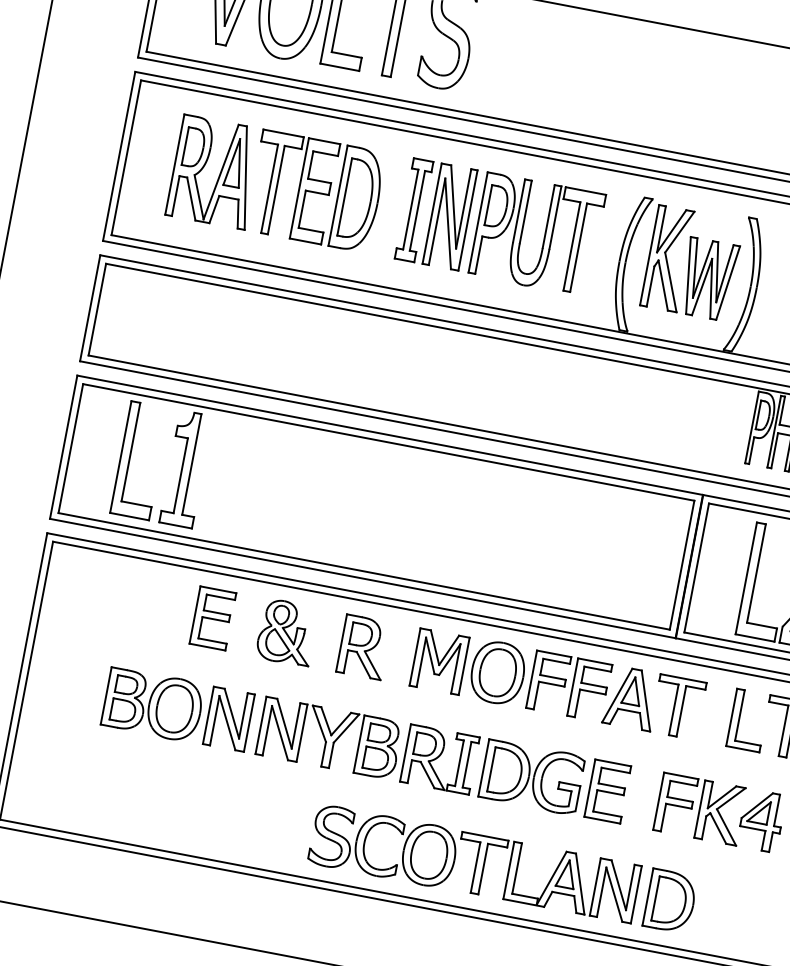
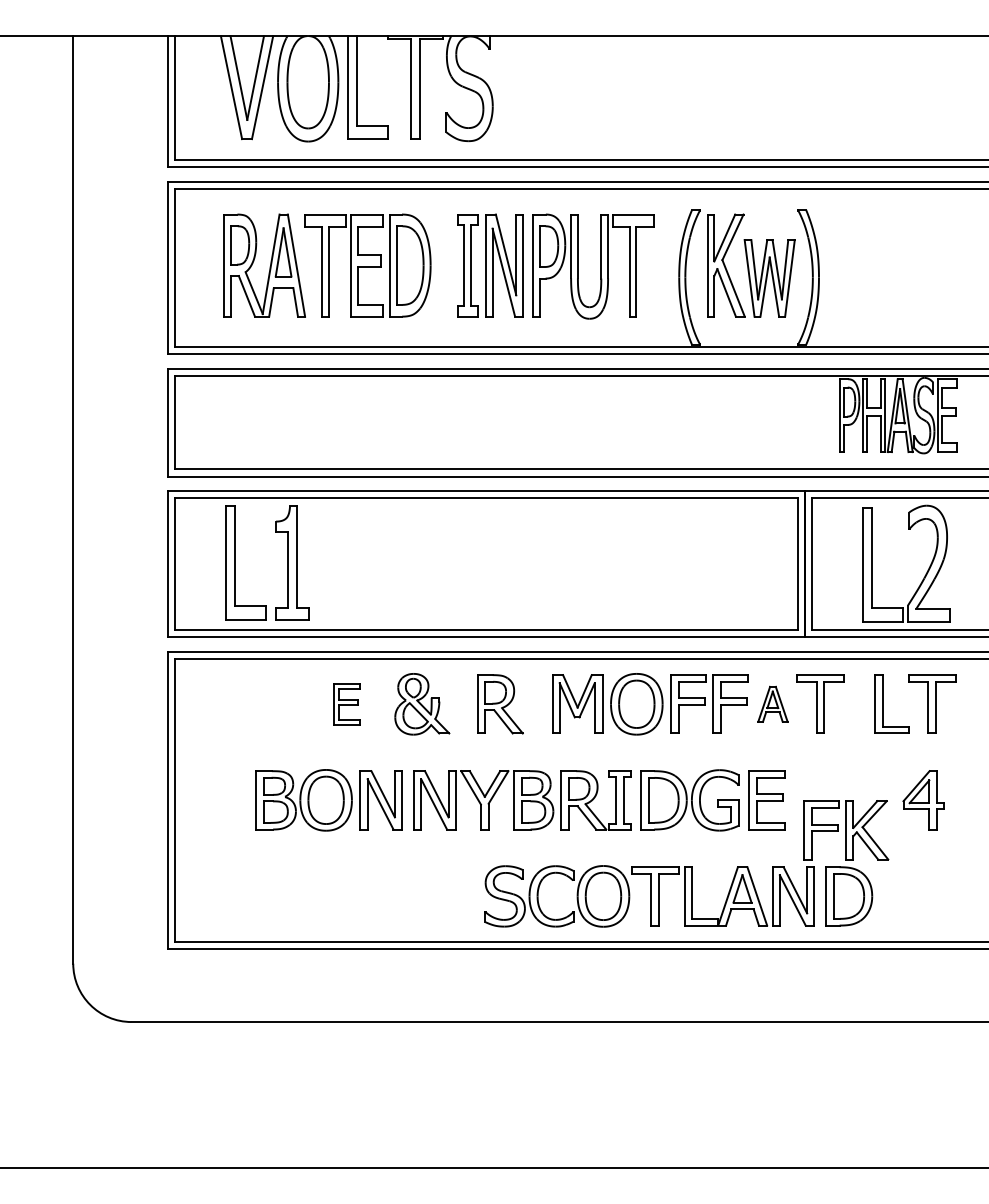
part: (212, 617) -> (346, 703), size x0.7
part: (631, 698) -> (772, 704), size x0.6
part: (700, 809) -> (846, 830), moved

